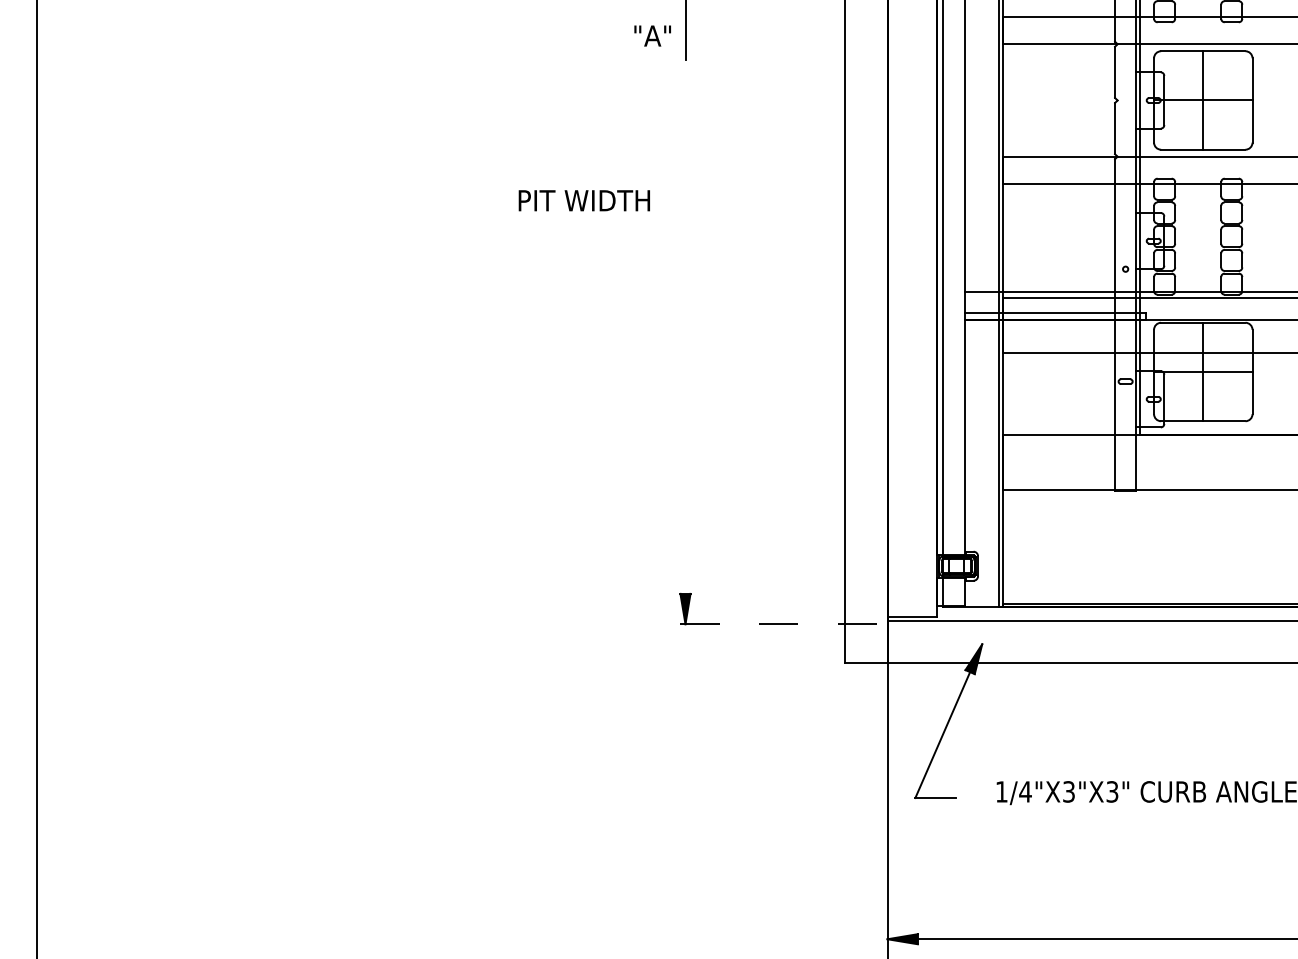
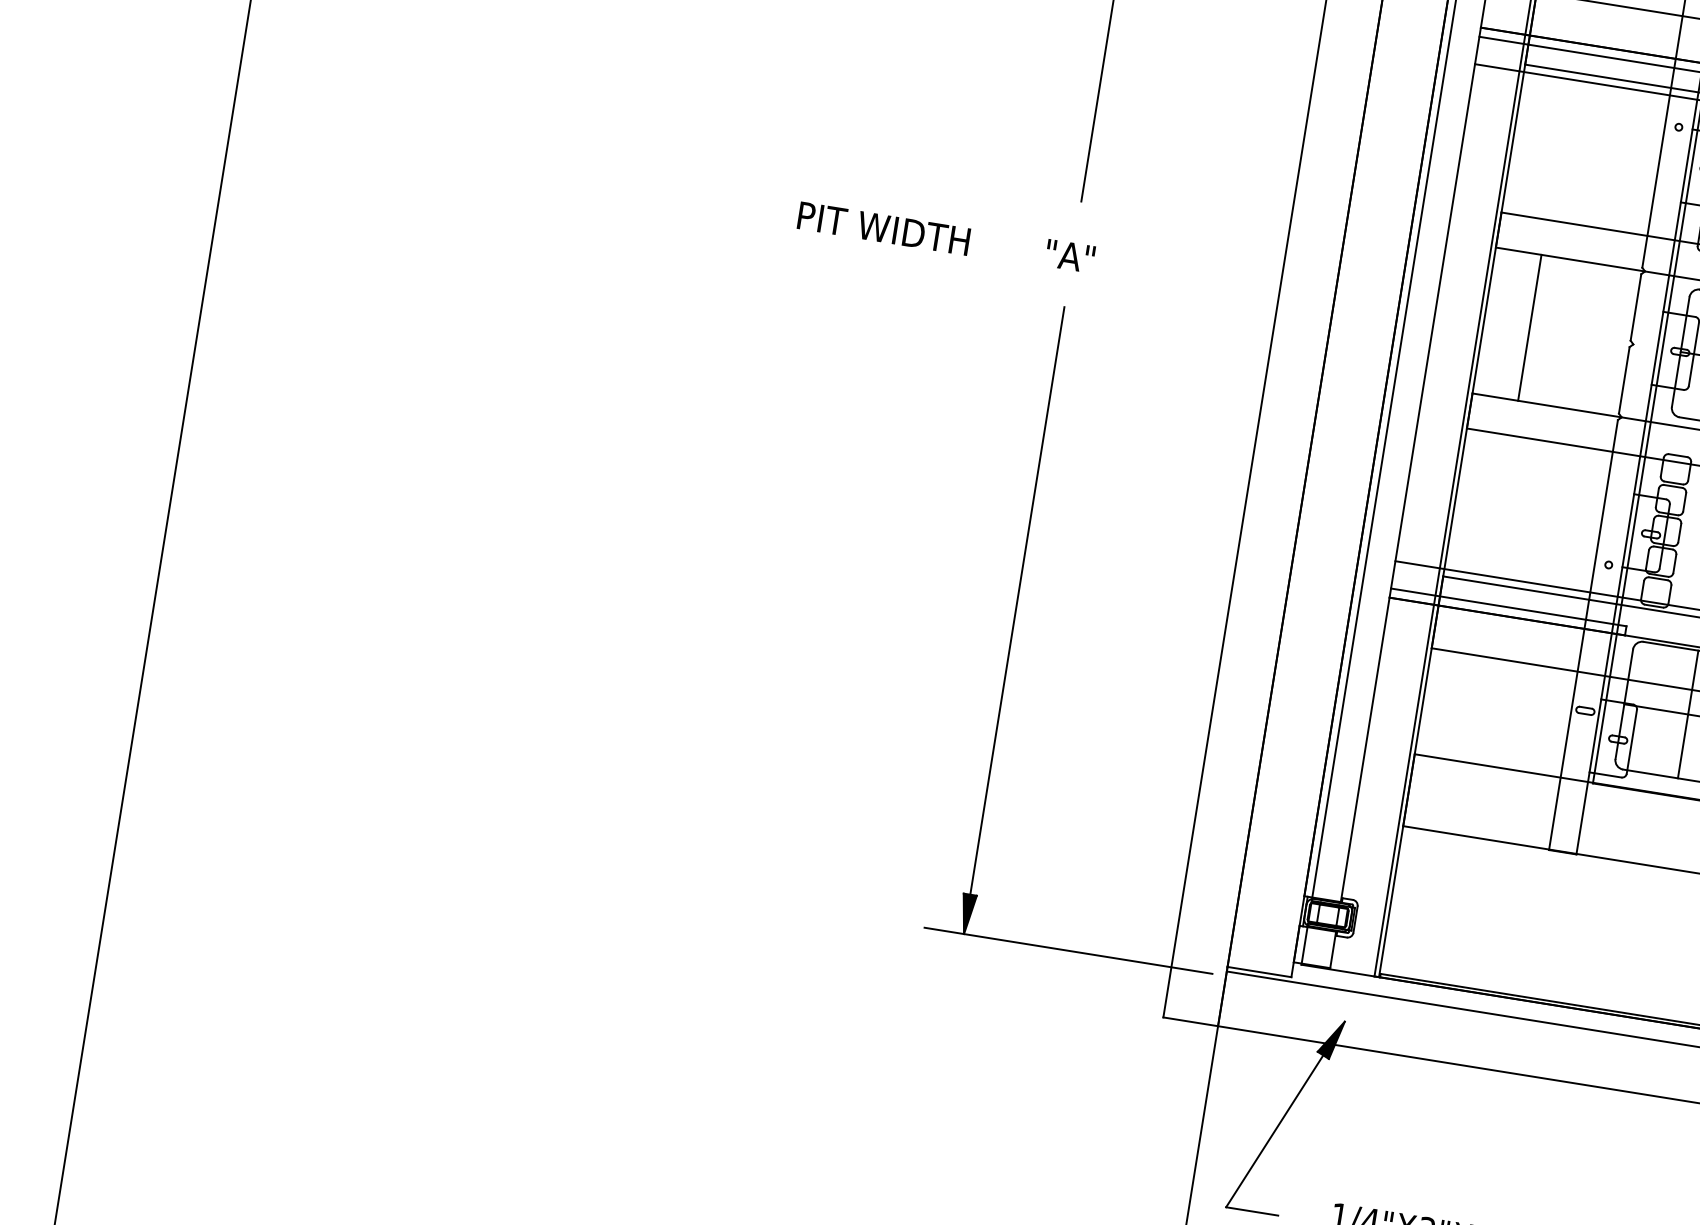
text: (652, 35) -> (1070, 255), moved
line: (1037, 100) -> (1529, 327), added
text: (583, 200) -> (882, 228), moved
line: (685, 366) -> (1017, 599), added
line: (766, 624) -> (1069, 951), dashed -> solid

